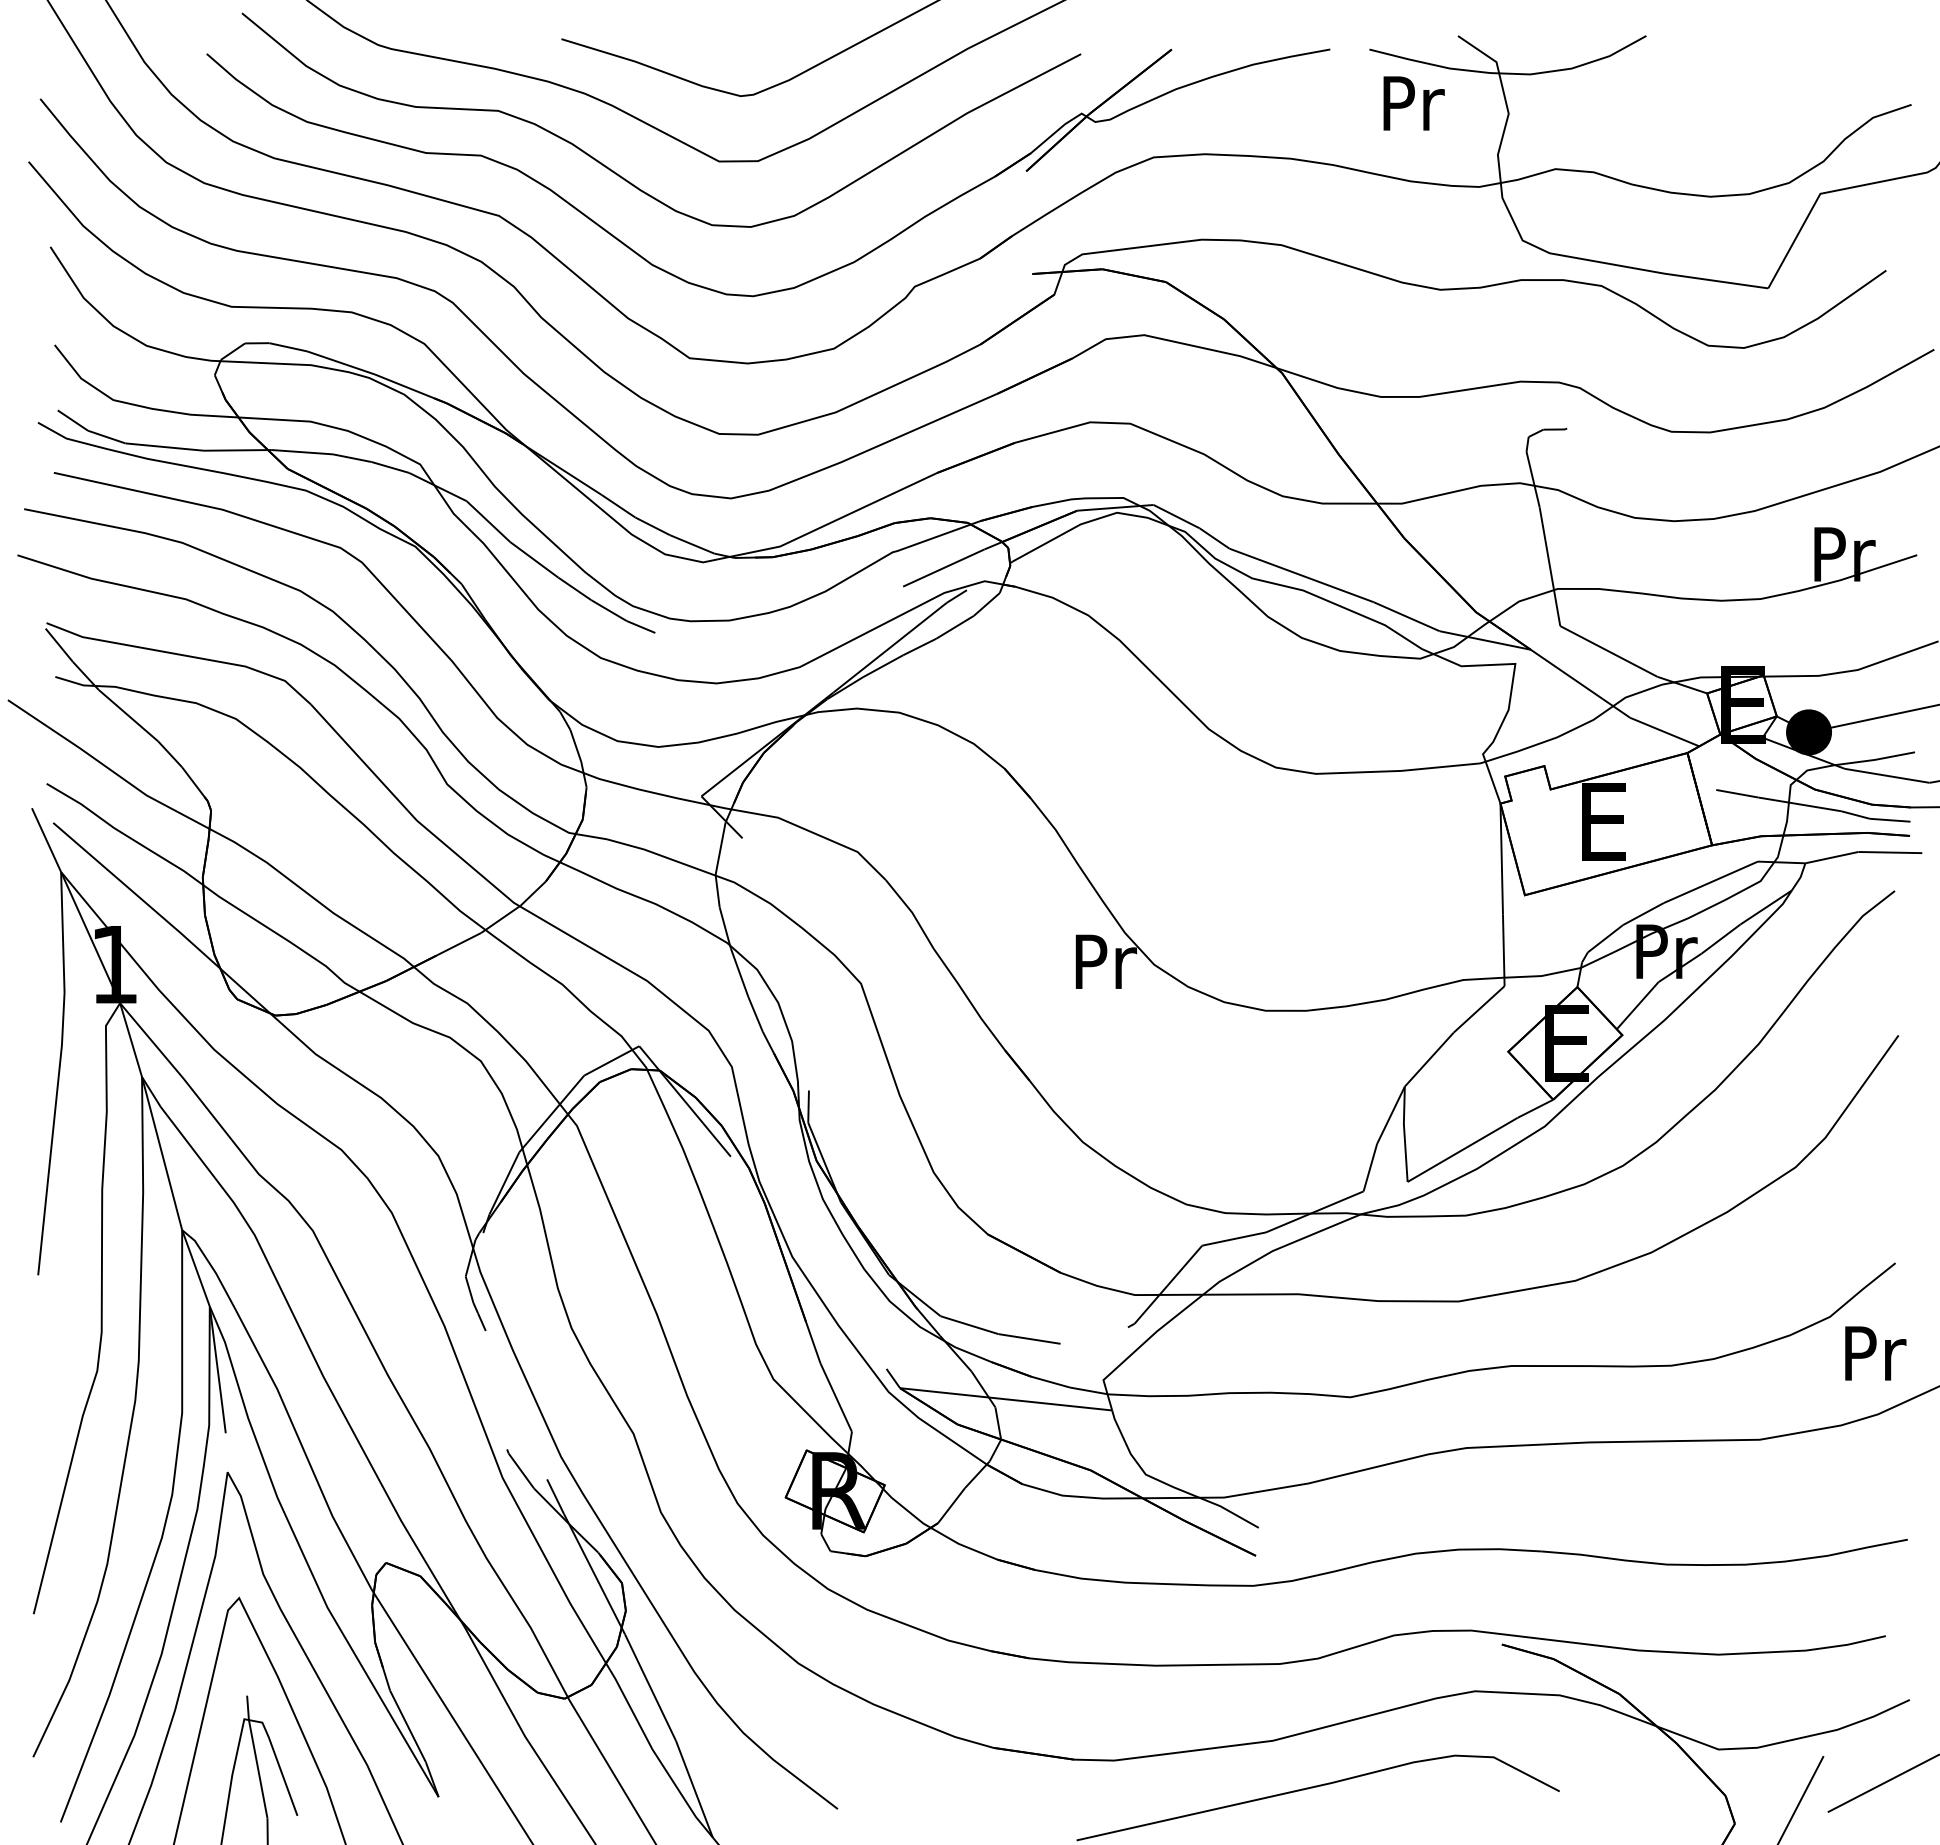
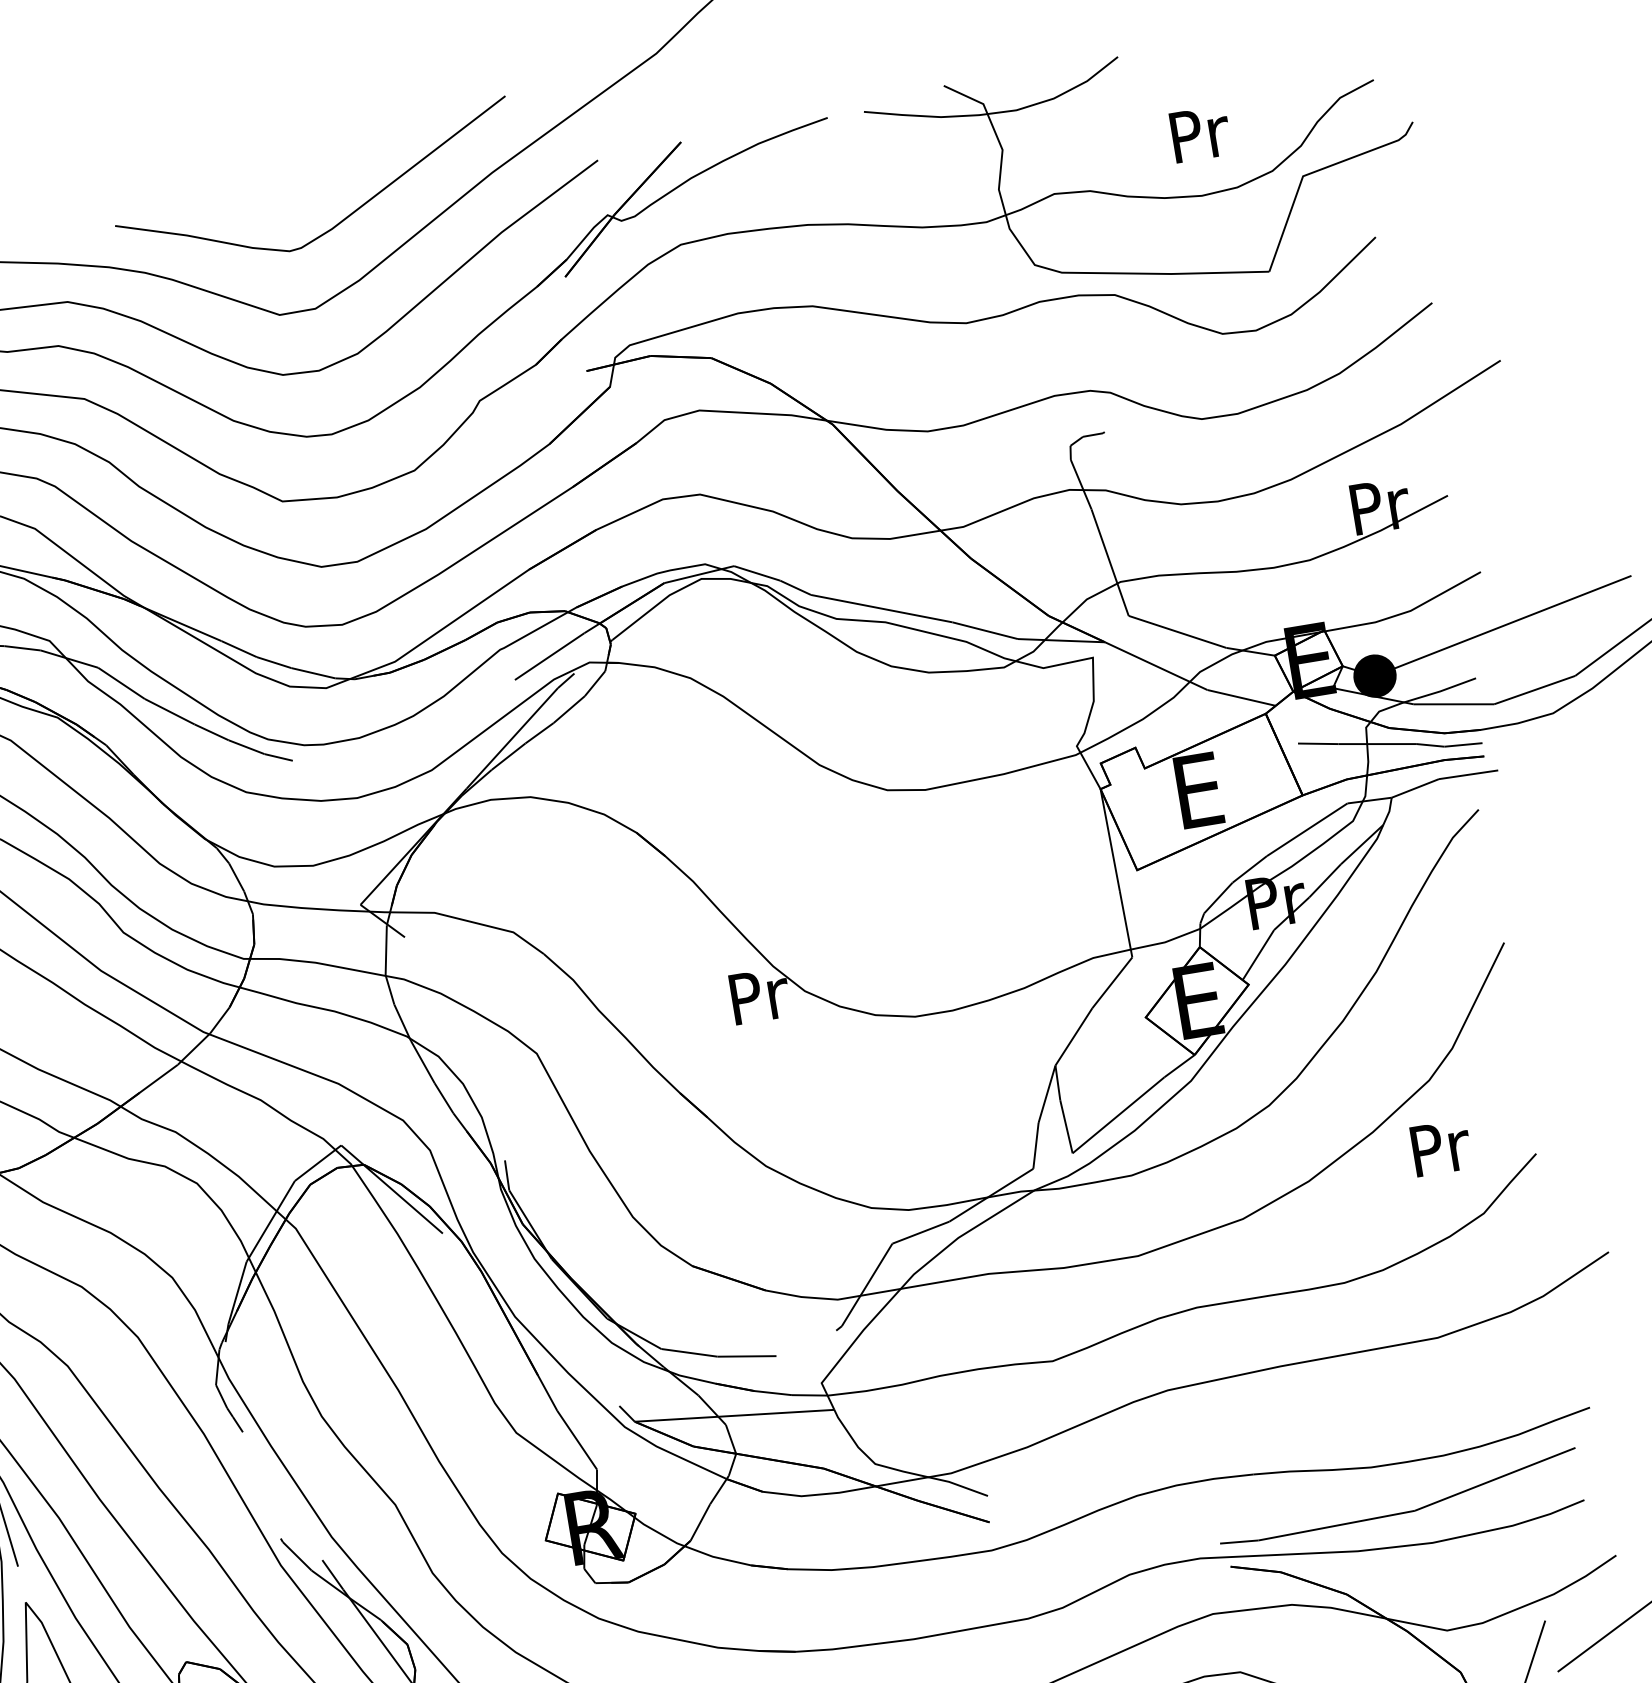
text: (1413, 103) -> (1200, 134), moved
text: (1875, 1353) -> (1441, 1147), moved
curve: (1689, 1617) -> (1399, 1512), added

